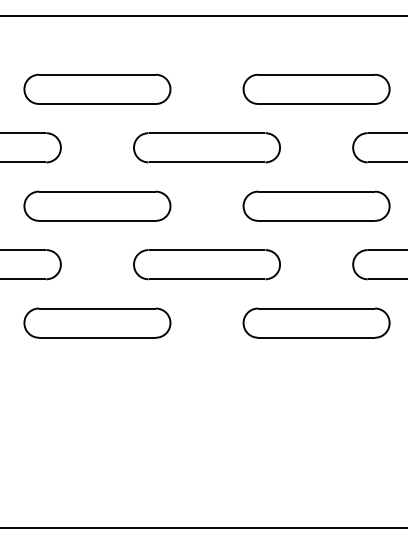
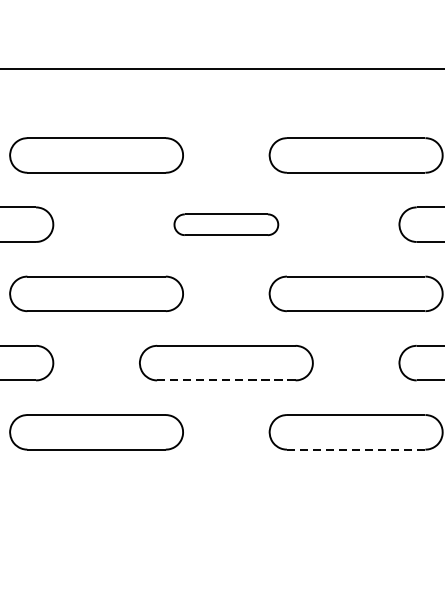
part: (206, 147) -> (225, 224), size x0.6
line: (206, 279) -> (225, 380), solid -> dashed
line: (316, 337) -> (356, 449), solid -> dashed

